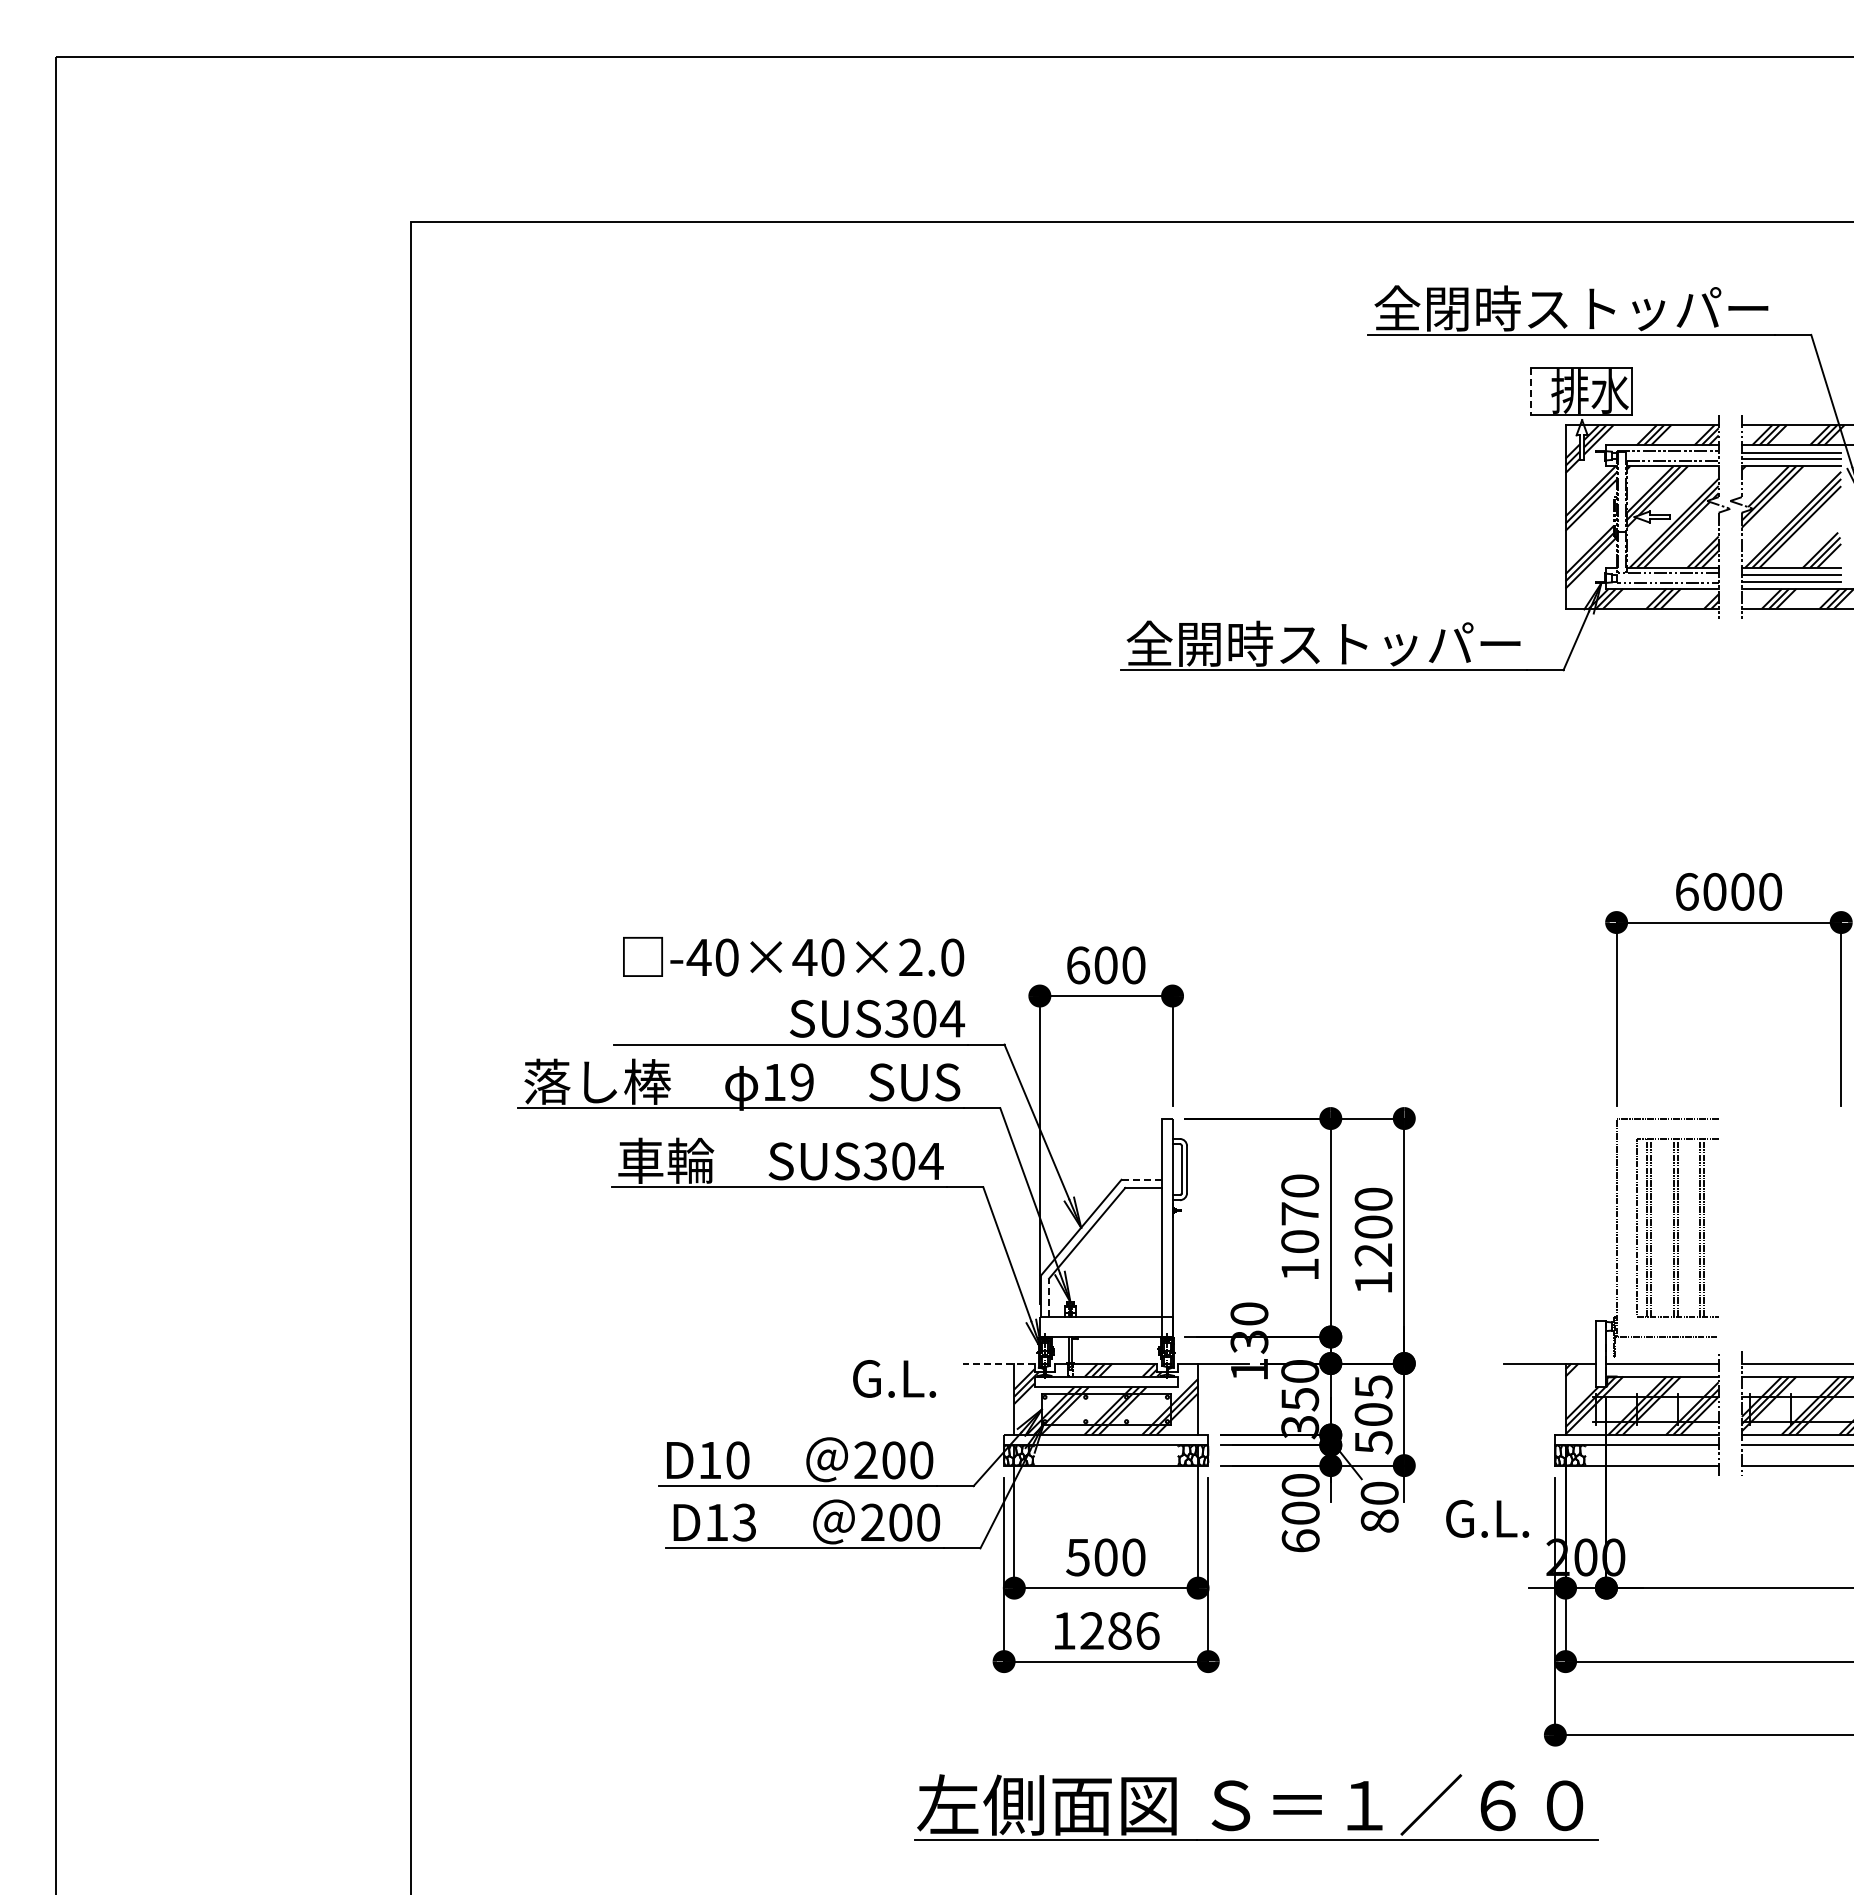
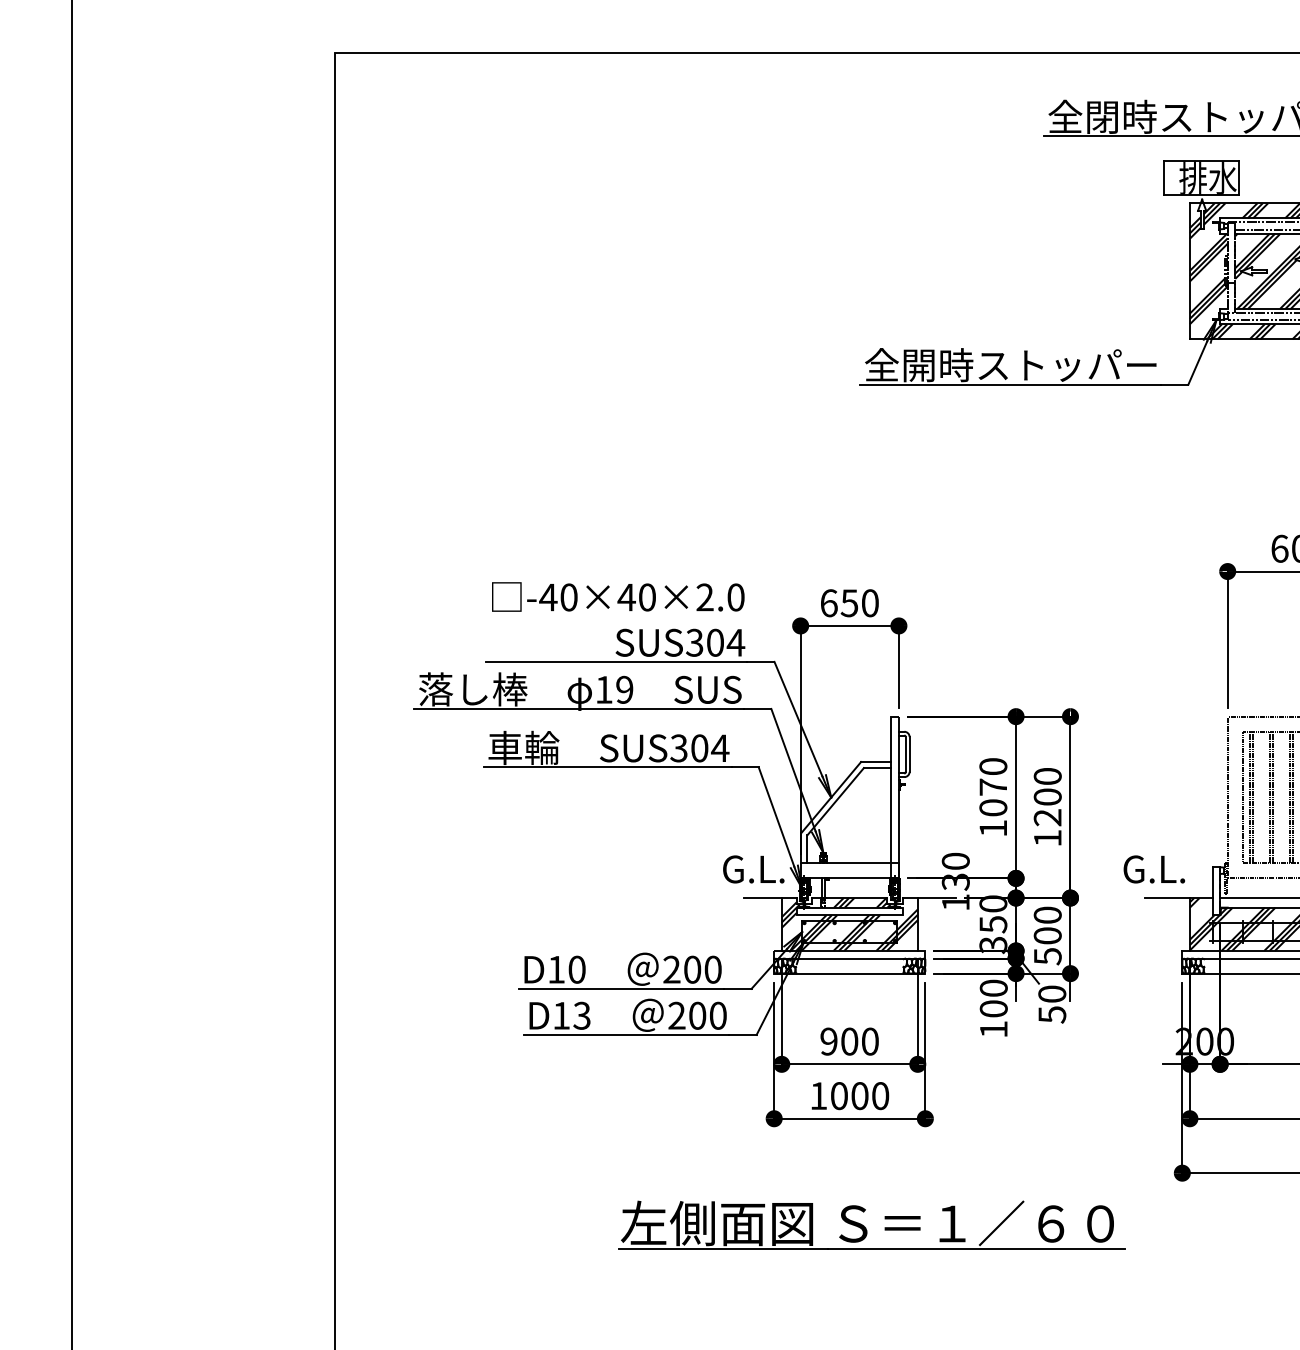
line: (1531, 391) -> (1164, 178), dashed -> solid
text: (1105, 965) -> (849, 603), 600 -> 650
line: (1142, 1179) -> (876, 761), dashed -> solid
line: (1049, 1297) -> (807, 849), dashed -> solid
line: (998, 1363) -> (770, 898), dashed -> solid
text: (894, 1378) -> (753, 869), moved
text: (1373, 1387) -> (1047, 915), 505 -> 500
text: (1487, 1518) -> (1154, 869), moved
text: (1379, 1521) -> (1052, 1015), 80 -> 50
text: (1300, 1540) -> (993, 1029), 600 -> 100
text: (1077, 1557) -> (828, 1041), 500 -> 900
text: (1119, 1630) -> (859, 1095), 1286 -> 1000
part: (1249, 1812) -> (867, 1228), moved

